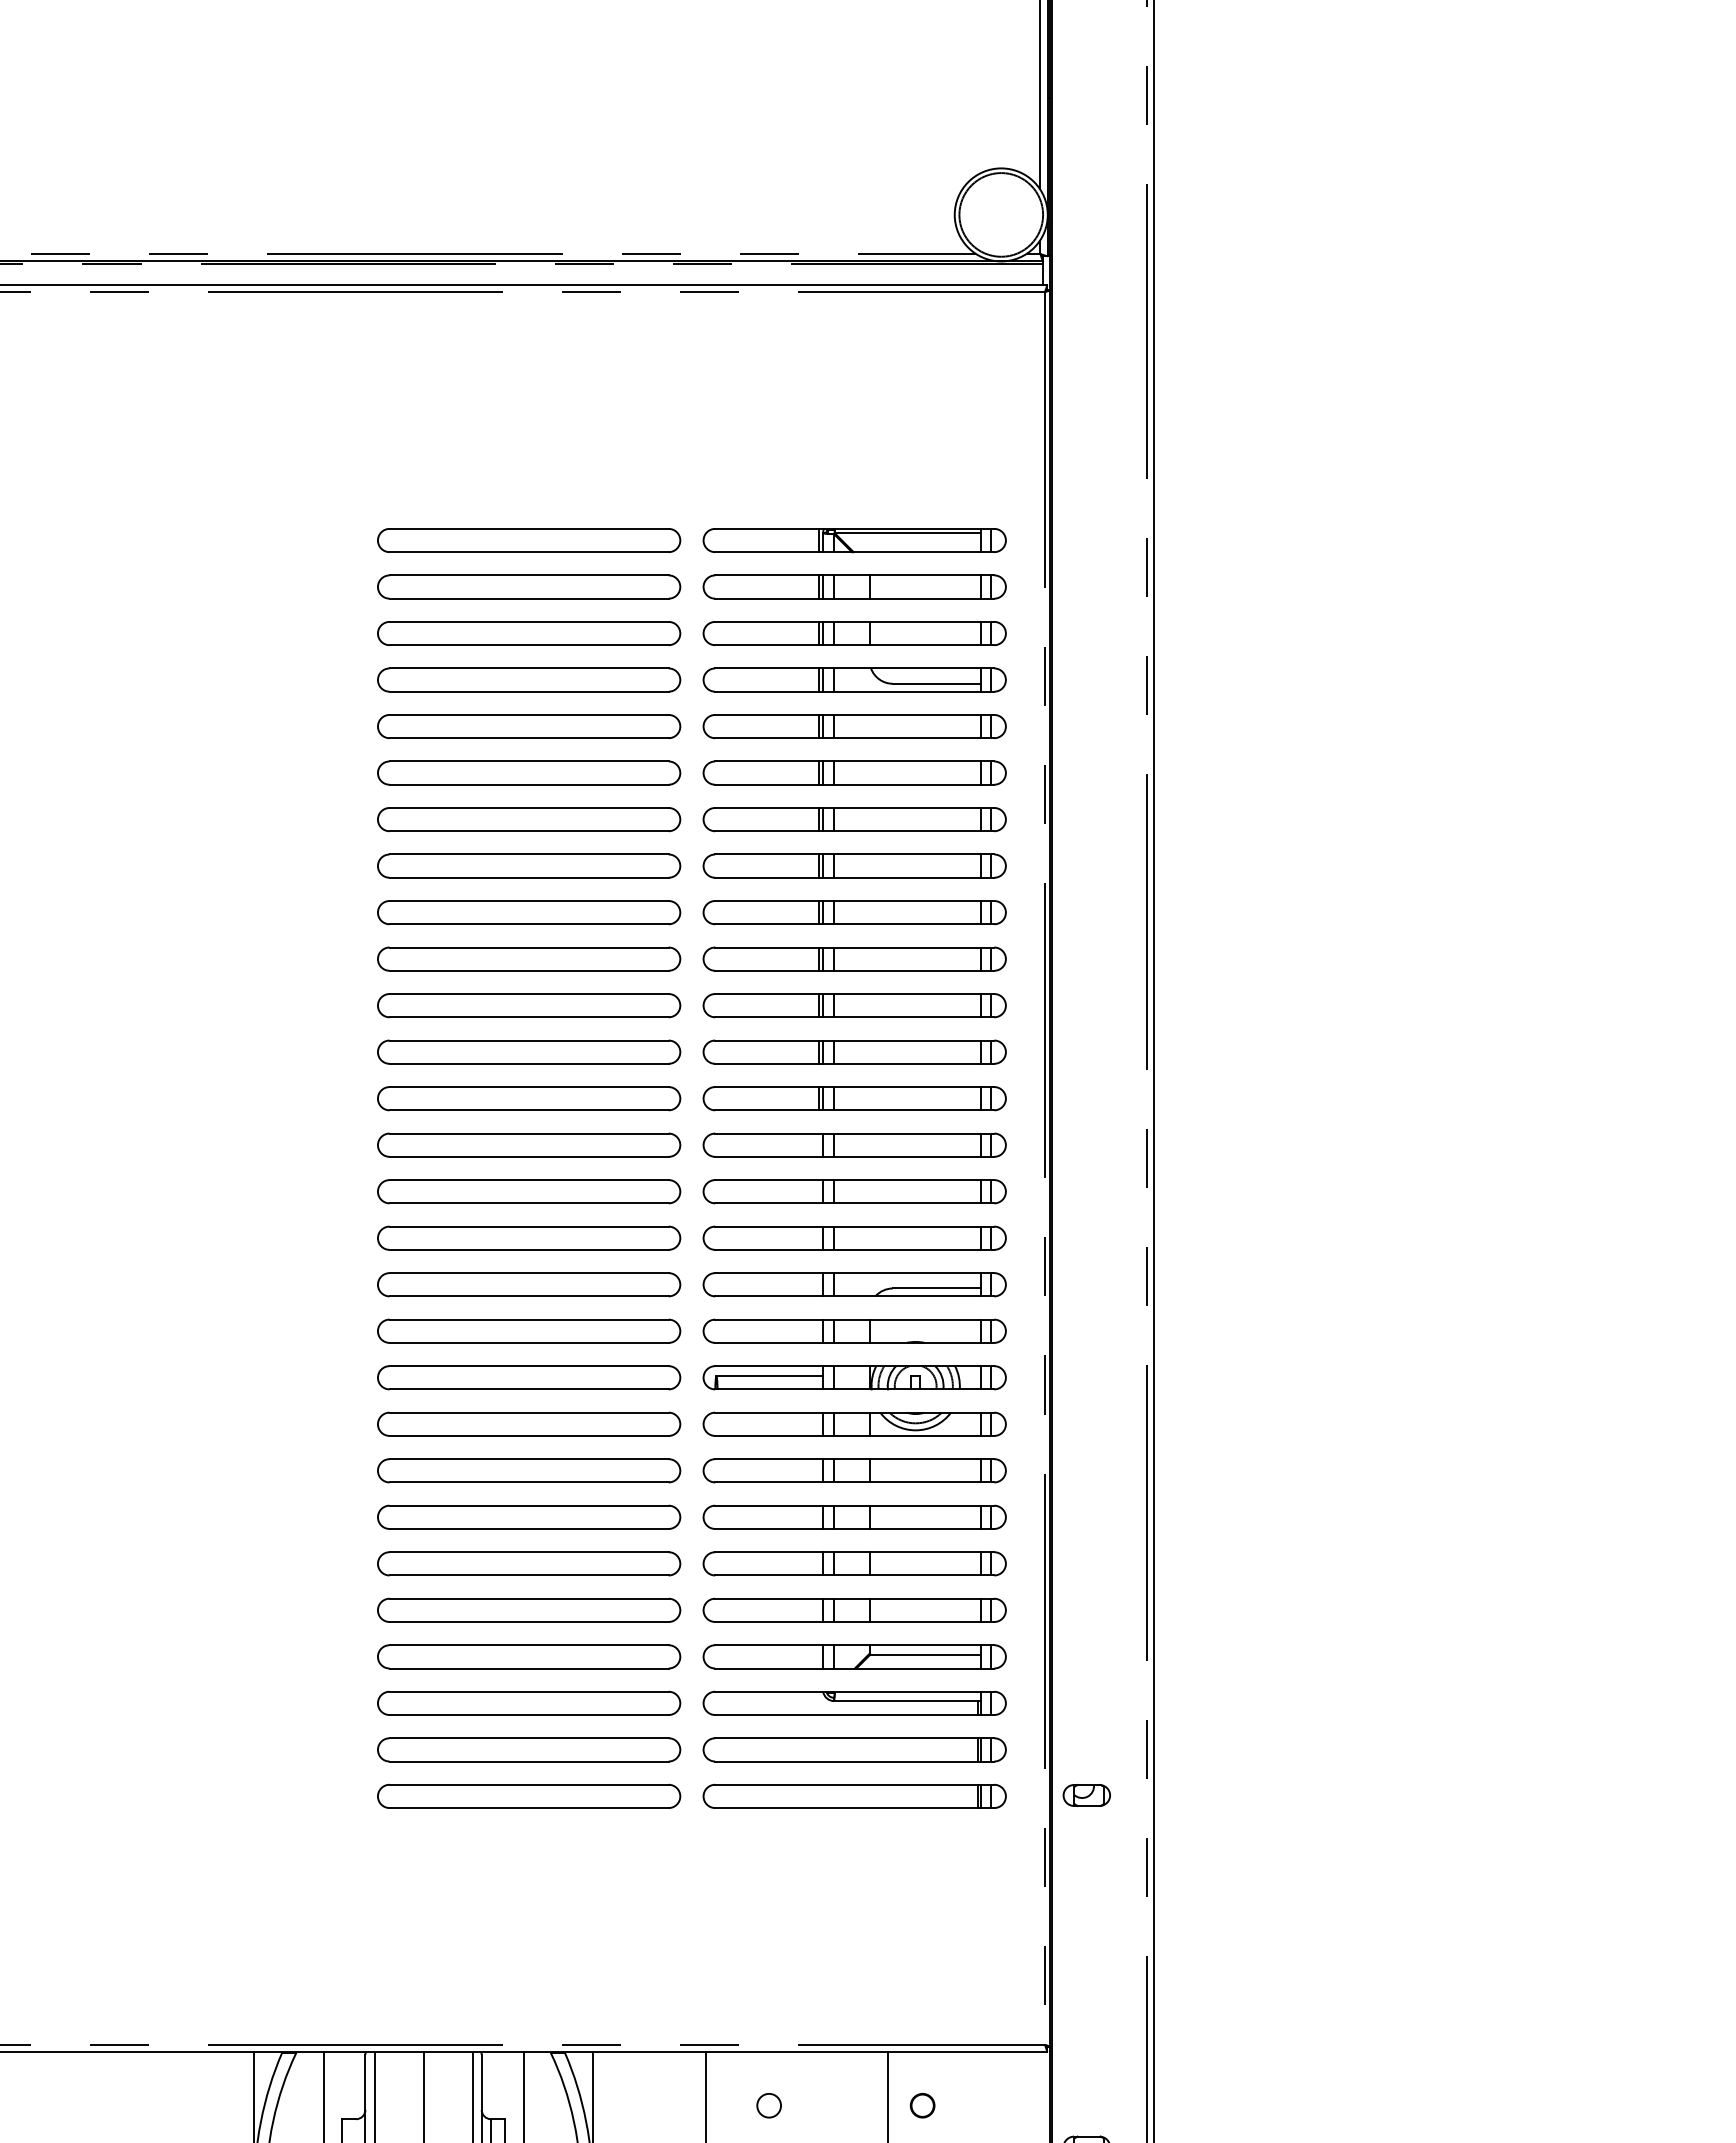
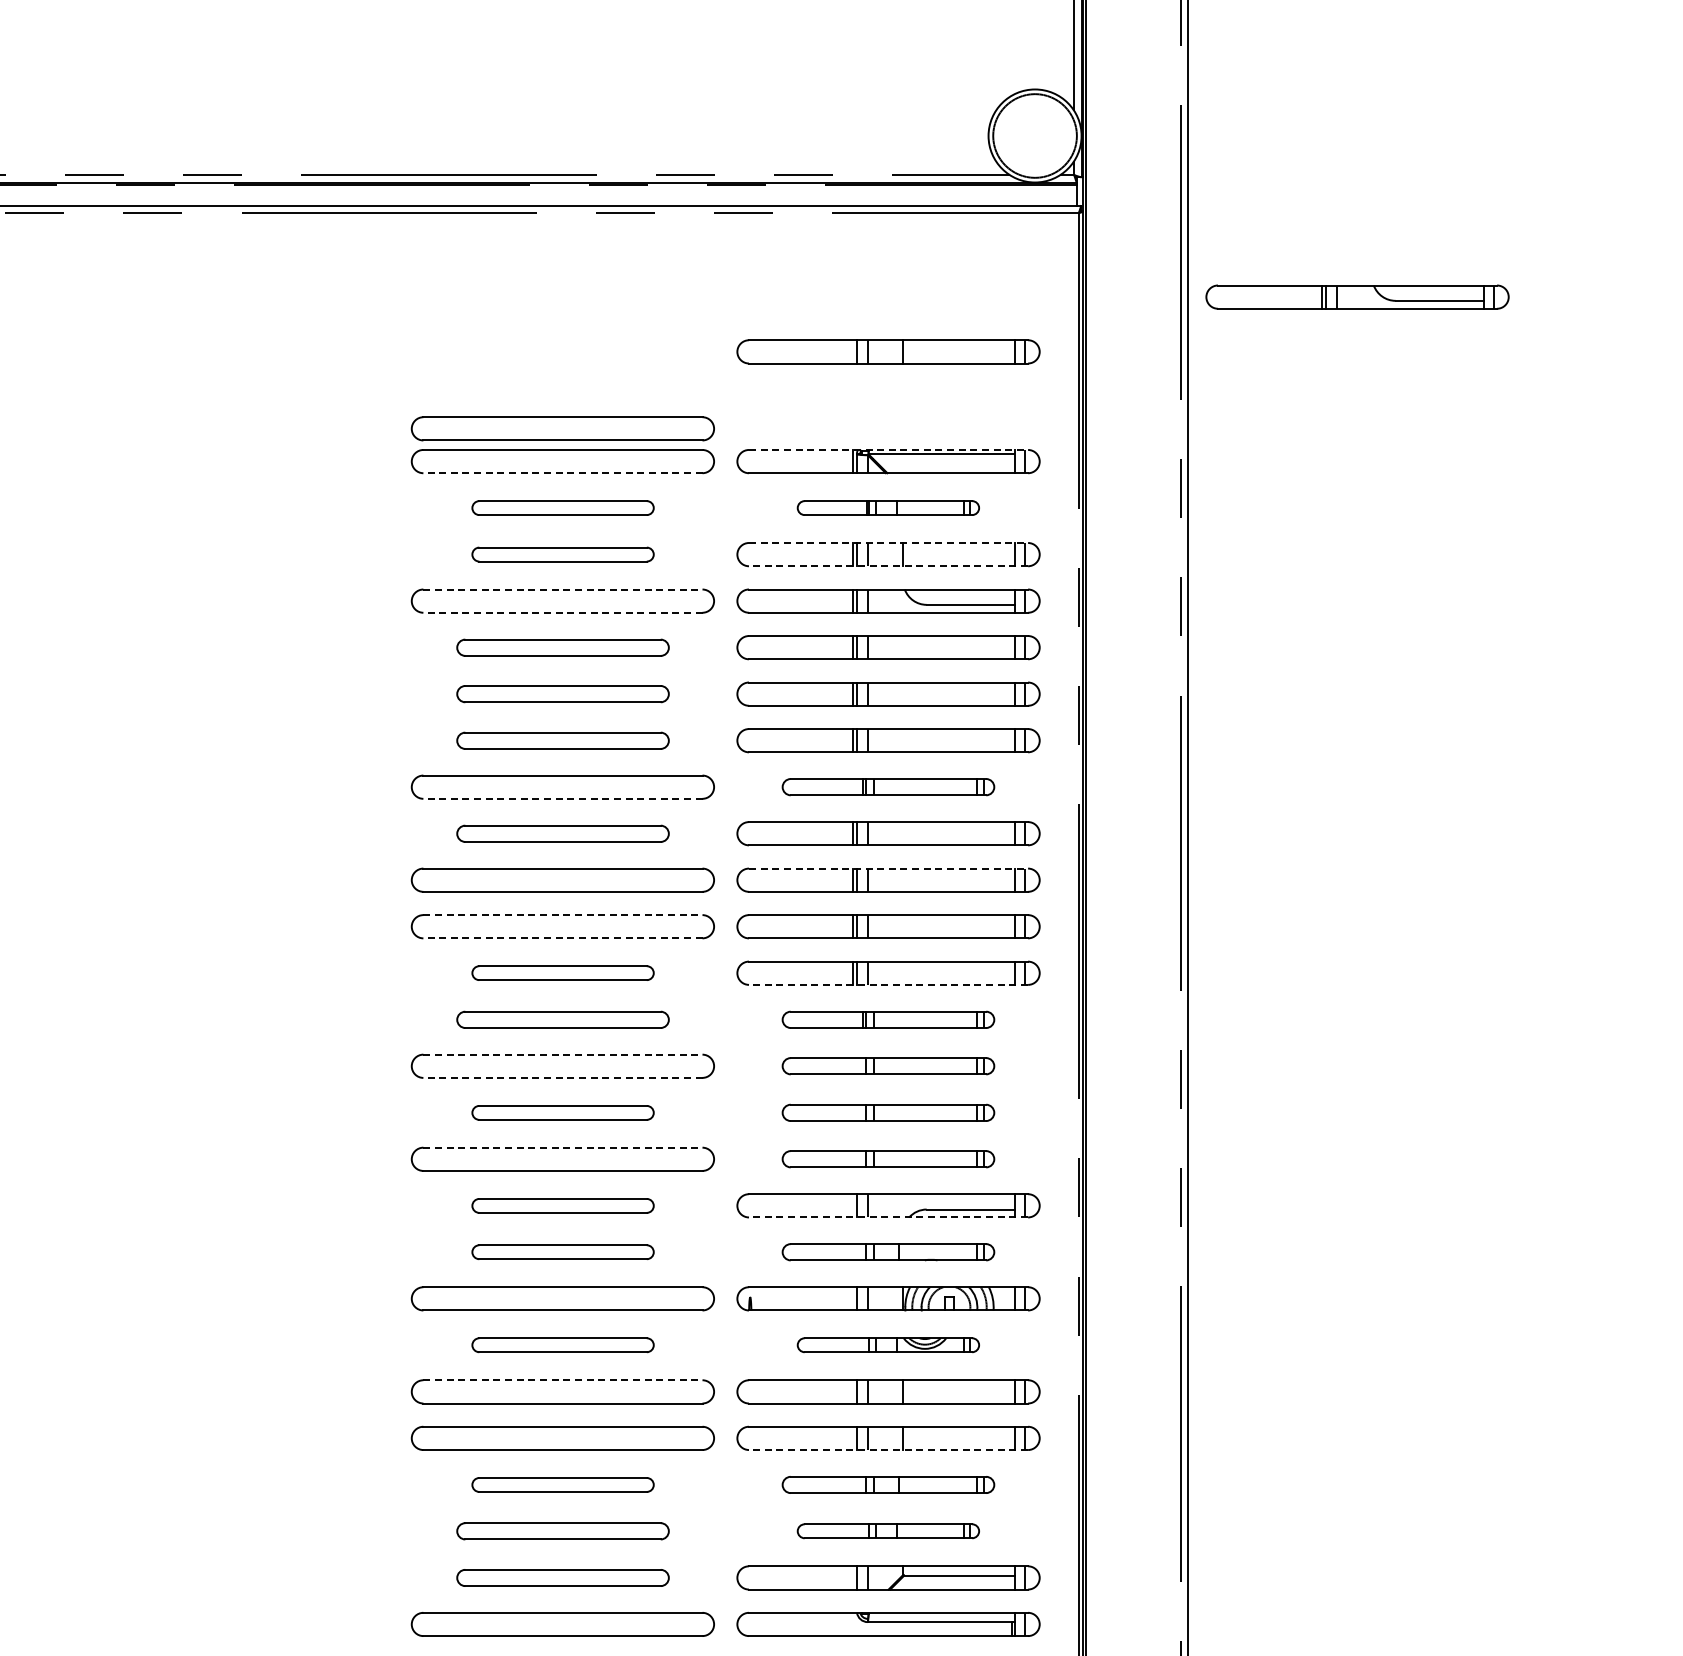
part: (1323, 375) -> (1357, 296), added
part: (854, 430) -> (888, 351), added
part: (529, 507) -> (563, 428), added
line: (854, 528) -> (888, 449), solid -> dashed
line: (529, 552) -> (563, 473), solid -> dashed
part: (529, 586) -> (563, 507), size x0.6
part: (854, 586) -> (888, 507), size x0.6
line: (854, 621) -> (888, 542), solid -> dashed
part: (529, 633) -> (563, 554), size x0.6
line: (854, 645) -> (888, 566), solid -> dashed
line: (529, 668) -> (563, 589), solid -> dashed
line: (529, 691) -> (563, 612), solid -> dashed
part: (529, 726) -> (563, 647), size x0.7
part: (529, 772) -> (563, 693), size x0.7
part: (529, 819) -> (563, 740), size x0.7
part: (854, 865) -> (888, 786), size x0.7
line: (529, 877) -> (563, 798), solid -> dashed
part: (529, 912) -> (563, 833), size x0.7
line: (854, 947) -> (888, 868), solid -> dashed
line: (529, 994) -> (563, 915), solid -> dashed
line: (529, 1017) -> (563, 938), solid -> dashed
part: (529, 1051) -> (563, 972), size x0.6
line: (854, 1063) -> (888, 984), solid -> dashed
part: (529, 1098) -> (563, 1019), size x0.7
part: (854, 1098) -> (888, 1019), size x0.7
line: (529, 1133) -> (563, 1054), solid -> dashed
part: (854, 1144) -> (888, 1065), size x0.7
line: (529, 1156) -> (563, 1077), solid -> dashed
part: (529, 1191) -> (563, 1112), size x0.6
part: (854, 1191) -> (888, 1112), size x0.7
line: (529, 1226) -> (563, 1147), solid -> dashed
part: (854, 1237) -> (888, 1158), size x0.7
part: (529, 1284) -> (563, 1205), size x0.6
line: (854, 1296) -> (888, 1217), solid -> dashed
part: (529, 1330) -> (563, 1251), size x0.6
part: (854, 1330) -> (888, 1251), size x0.7
line: (769, 1376) -> (803, 1297), removed
part: (529, 1423) -> (563, 1344), size x0.6
part: (854, 1423) -> (888, 1344), size x0.6
line: (529, 1459) -> (563, 1380), solid -> dashed
line: (854, 1528) -> (888, 1449), solid -> dashed
part: (529, 1563) -> (563, 1484), size x0.6
part: (854, 1563) -> (888, 1484), size x0.7
part: (529, 1609) -> (563, 1530), size x0.7
part: (854, 1609) -> (888, 1530), size x0.6
part: (529, 1656) -> (563, 1577), size x0.7

